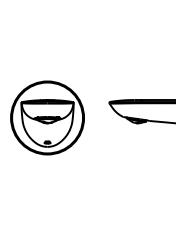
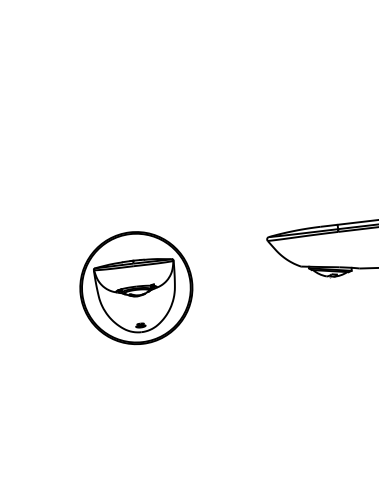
part: (47, 117) -> (136, 287), size x0.7

